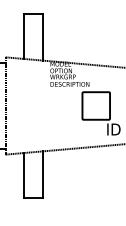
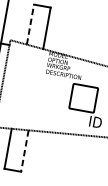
line: (24, 36) -> (30, 24), solid -> dashed
line: (42, 175) -> (24, 151), solid -> dashed

